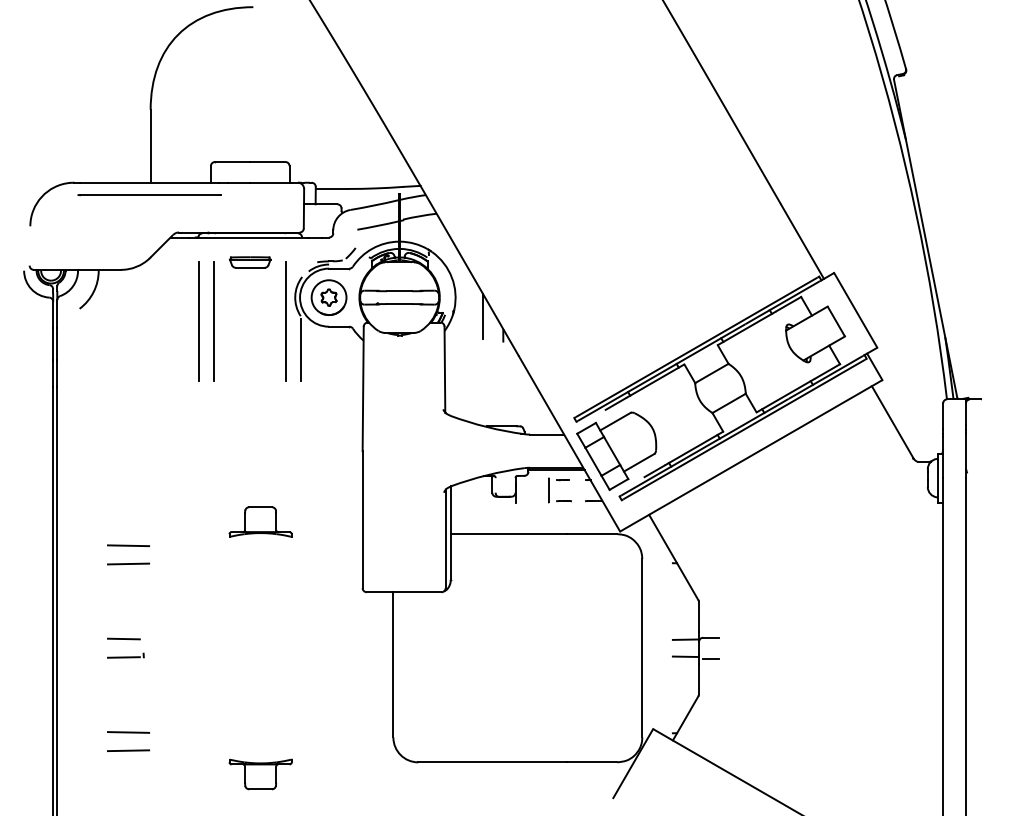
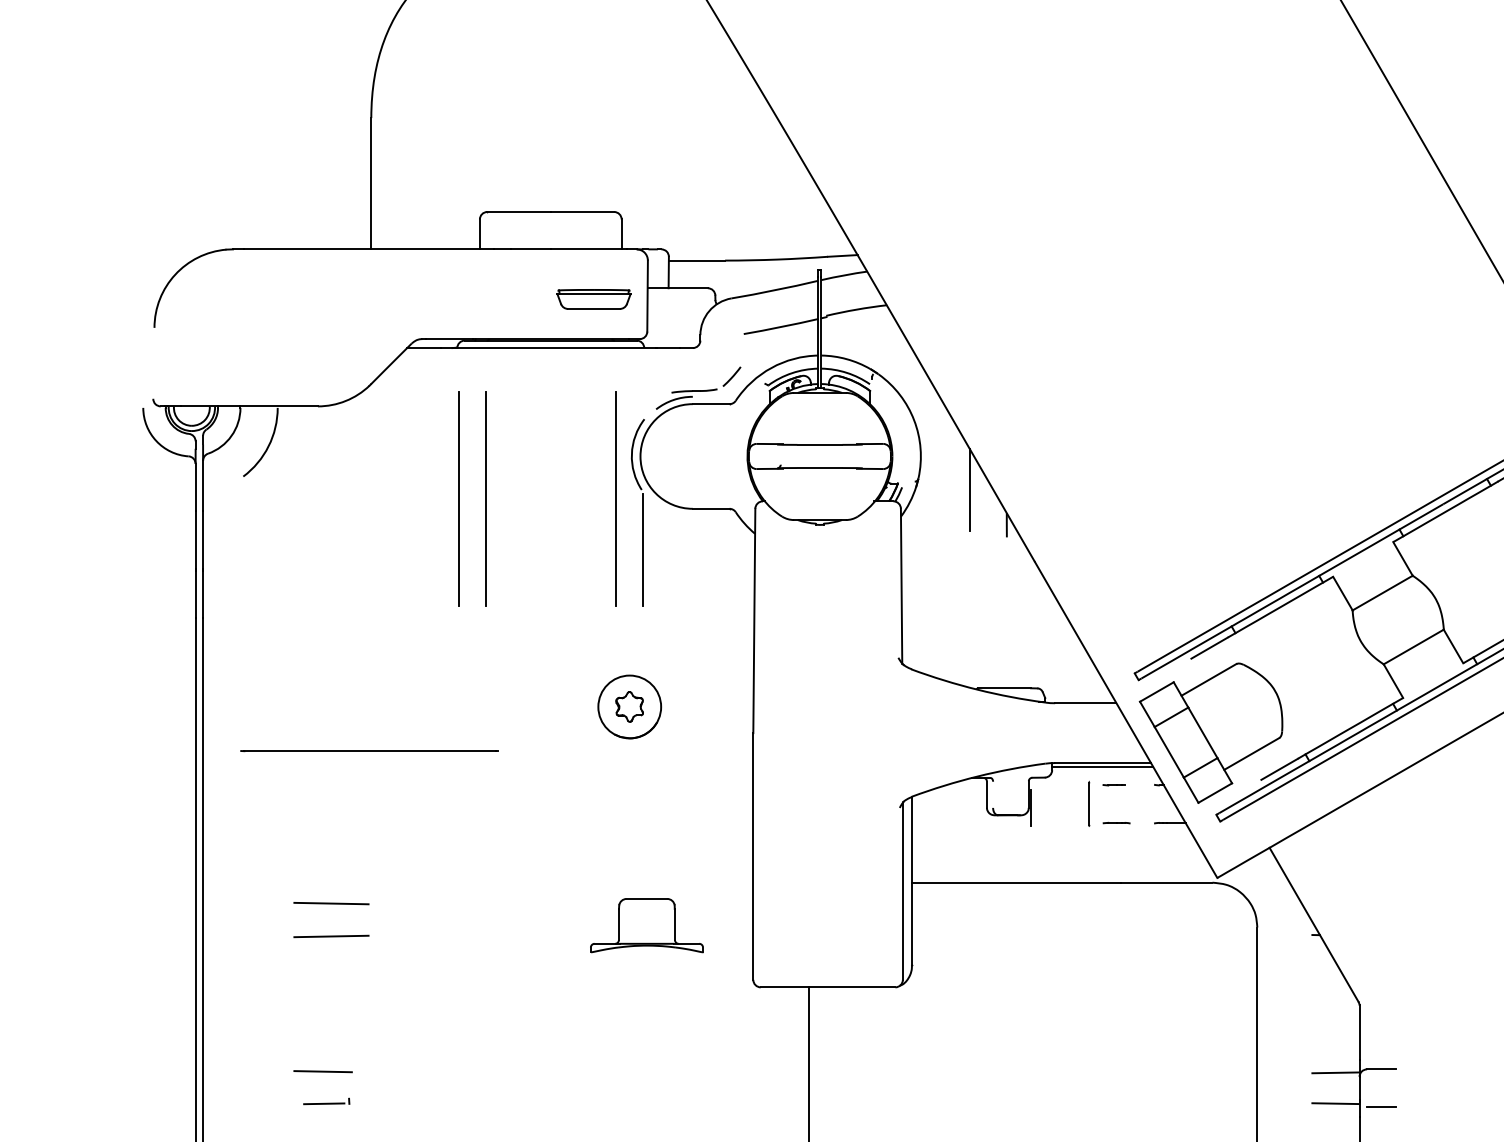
line: (149, 195) -> (369, 751), moved
part: (250, 262) -> (594, 299), moved
part: (328, 297) -> (628, 706), moved
part: (260, 521) -> (646, 924), moved
part: (125, 655) -> (325, 1101), size x0.7

